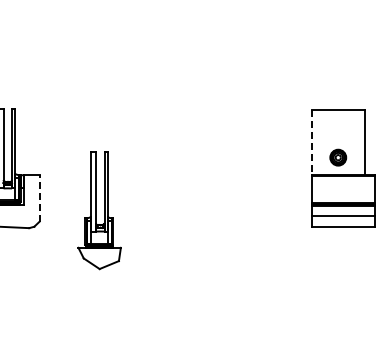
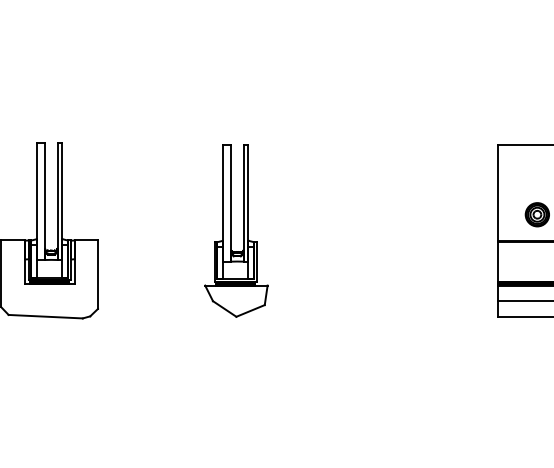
line: (311, 142) -> (498, 192), dashed -> solid
line: (39, 197) -> (97, 273), dashed -> solid
part: (99, 210) -> (236, 230), moved

